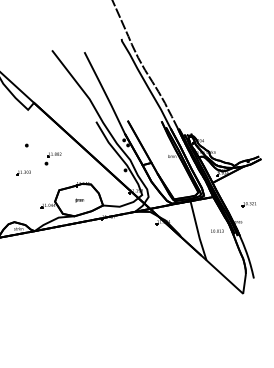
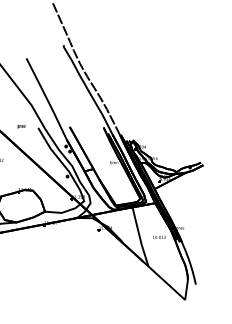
text: (79, 200) -> (21, 126), moved
part: (248, 204) -> (190, 210), removed

